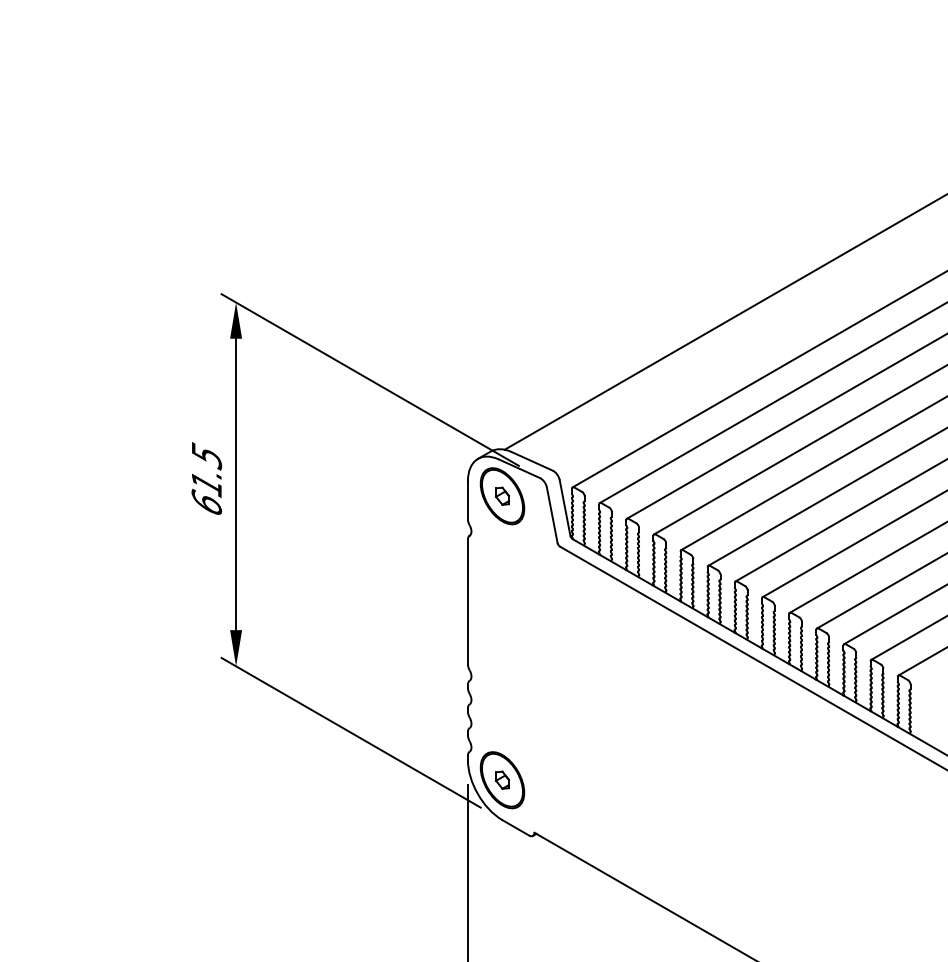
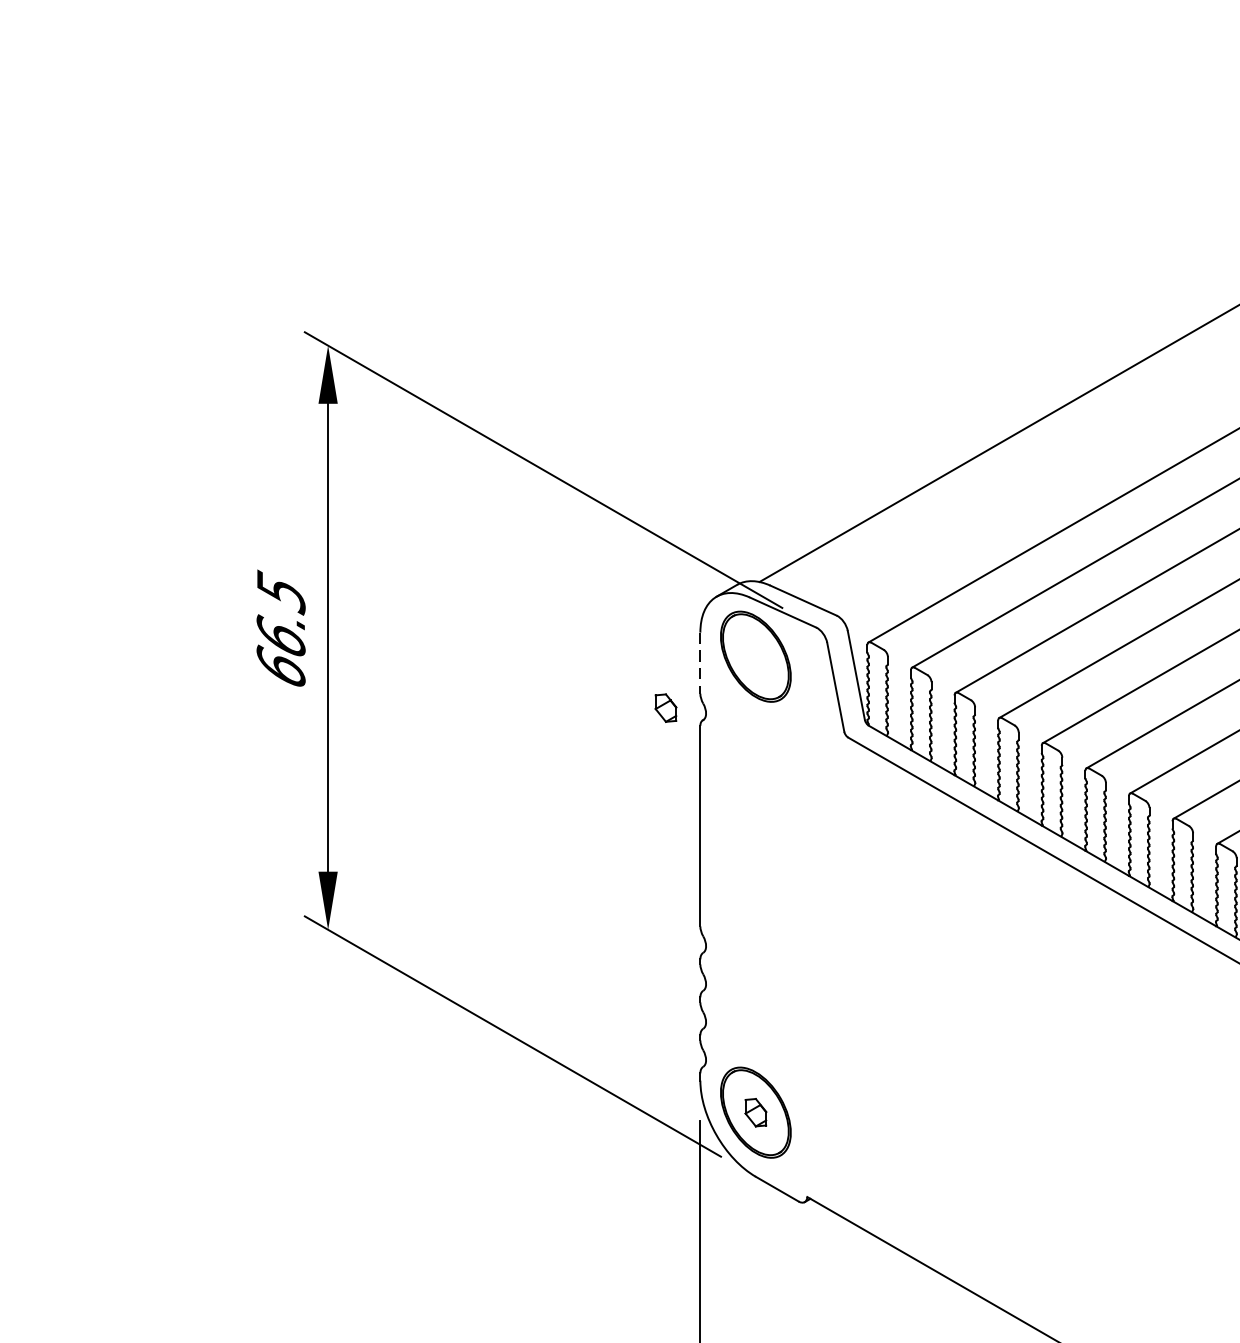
text: (206, 483) -> (280, 636), 61.5 -> 66.5
part: (502, 495) -> (665, 706), moved
line: (467, 500) -> (699, 663), solid -> dashed

